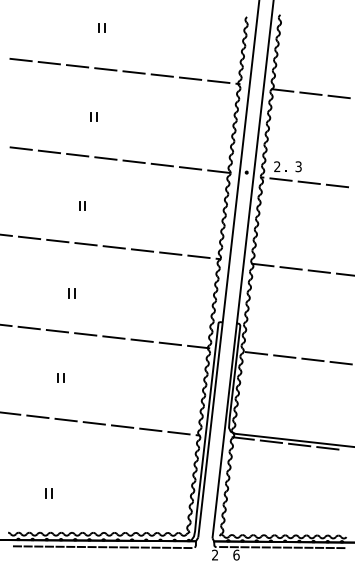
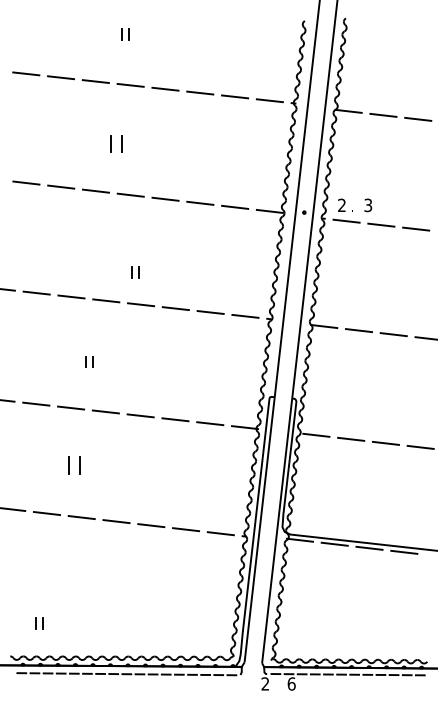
part: (93, 116) -> (115, 143), size x1.6
part: (82, 205) -> (135, 272), moved
part: (61, 377) -> (75, 465), size x1.6
part: (48, 493) -> (39, 623), moved

